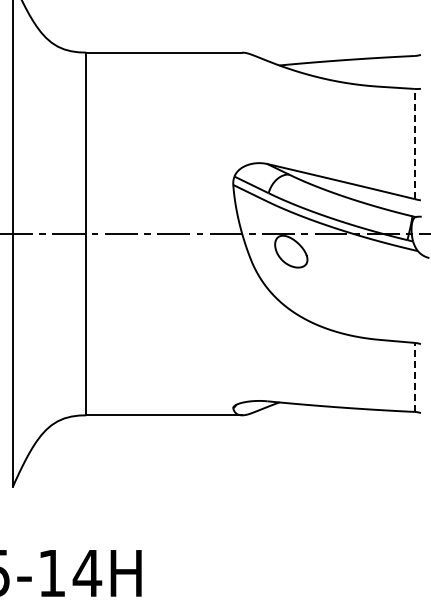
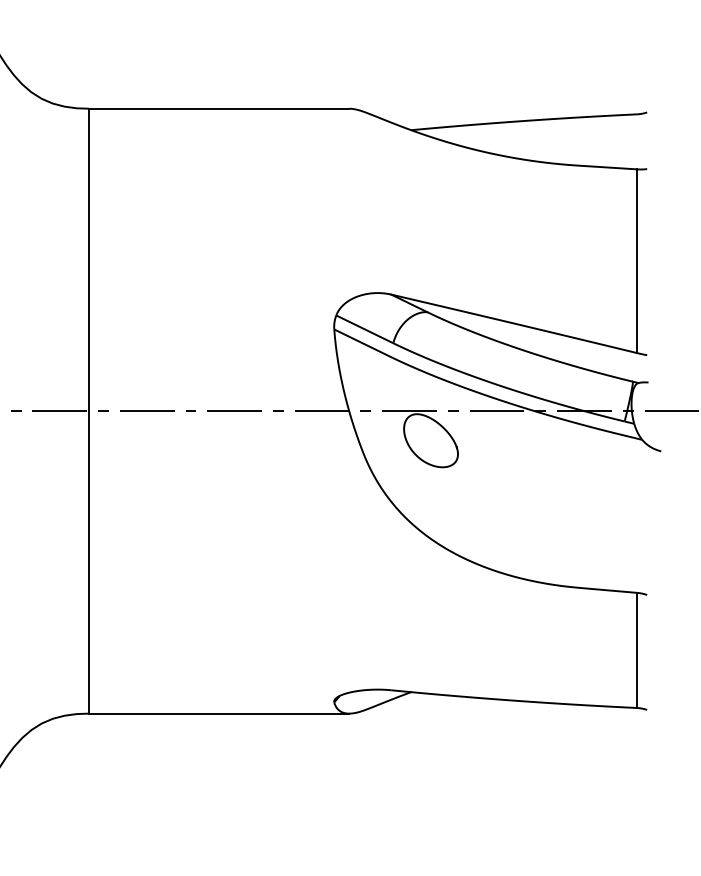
line: (414, 143) -> (636, 260), dashed -> solid
line: (414, 377) -> (636, 650), dashed -> solid

